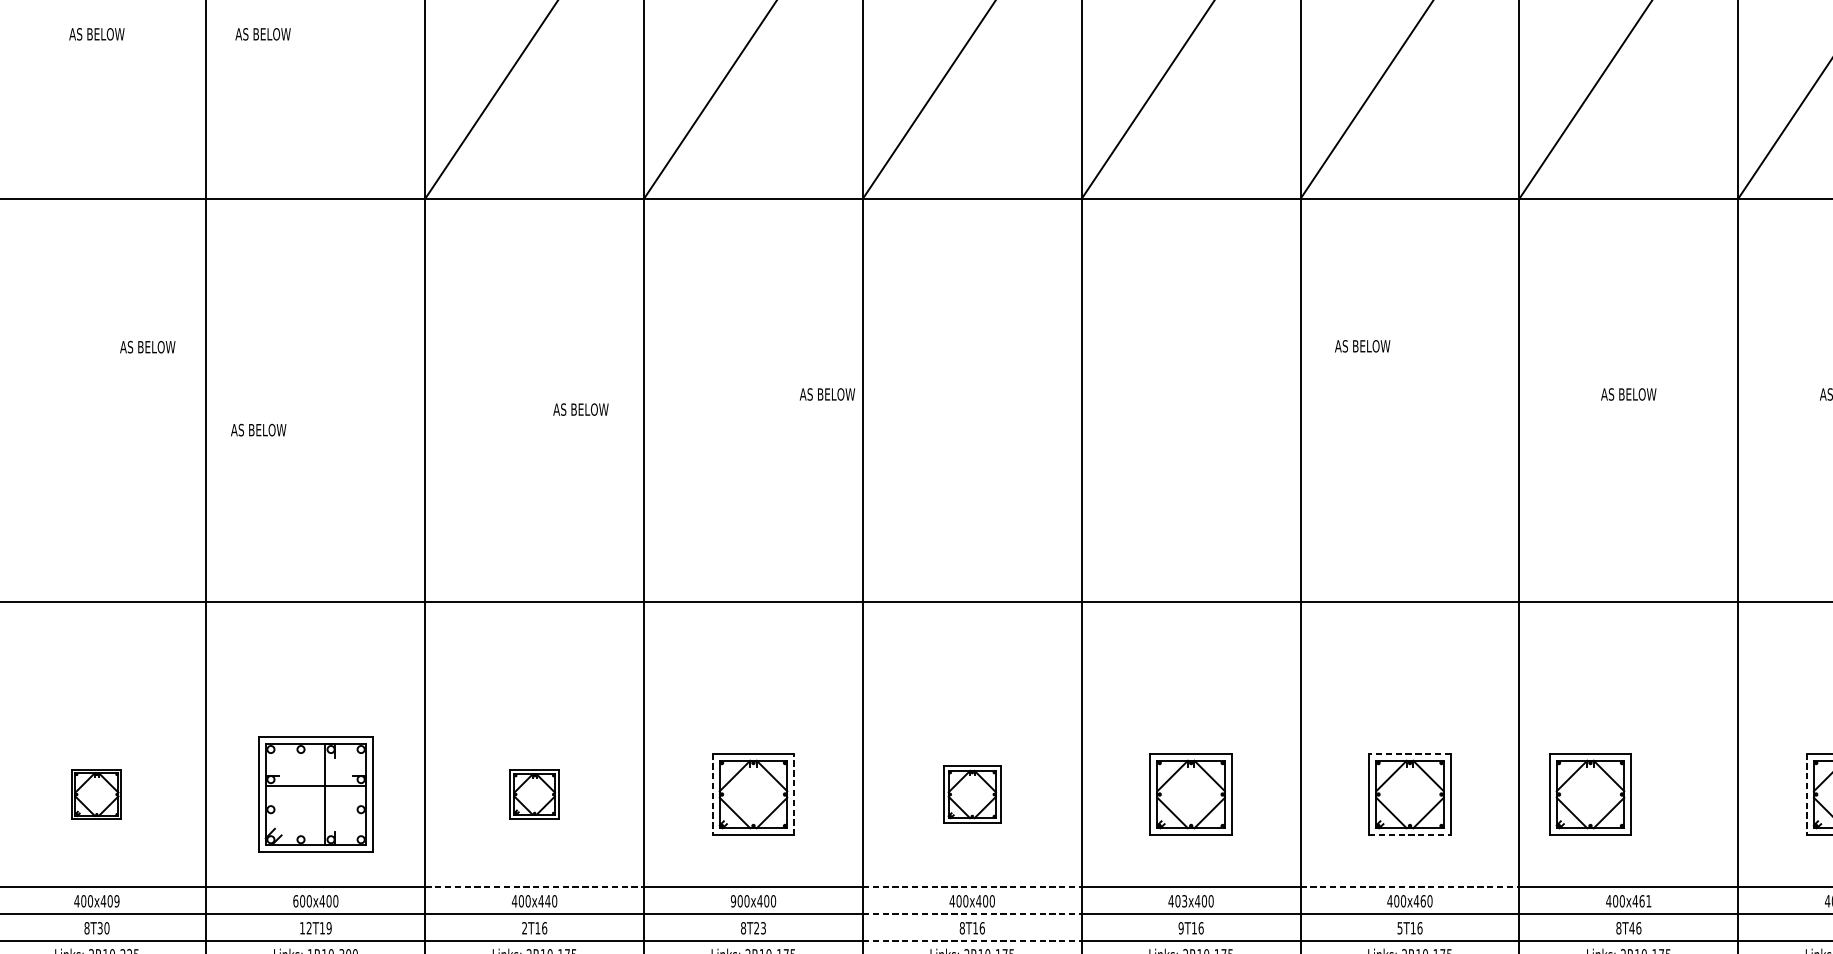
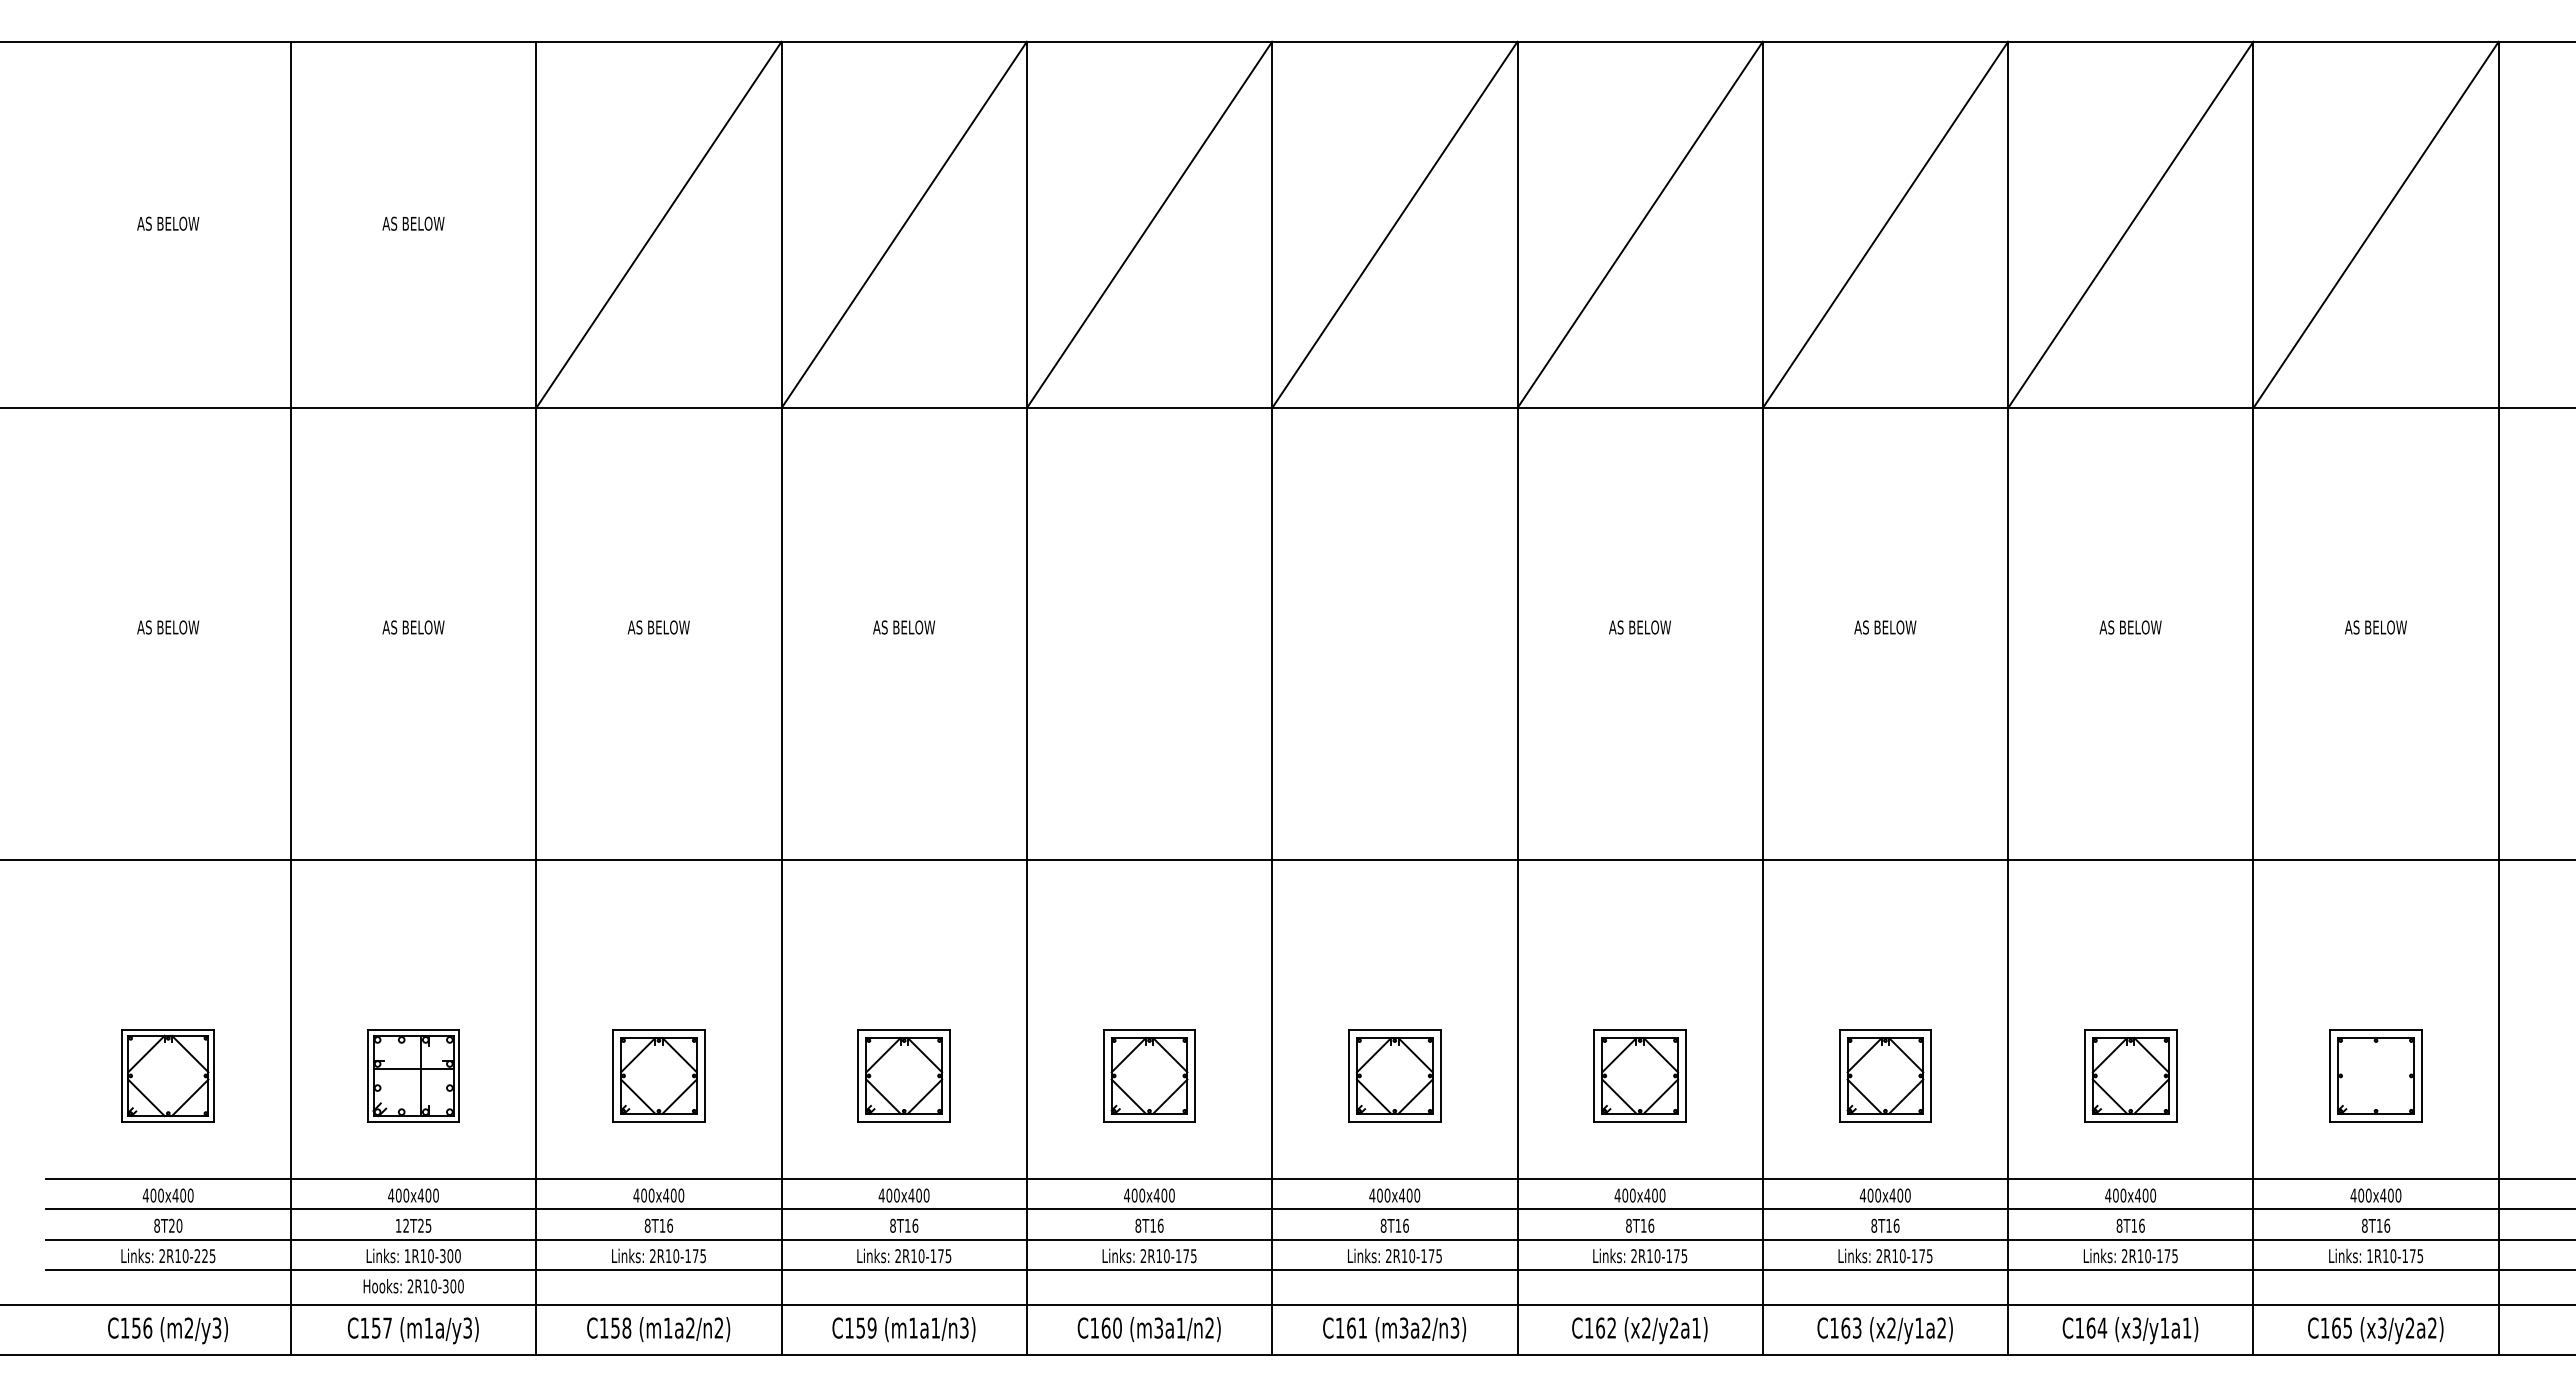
text: (263, 34) -> (413, 223), moved
text: (1362, 346) -> (1639, 627), moved
text: (148, 347) -> (168, 627), moved
text: (827, 394) -> (904, 627), moved
text: (580, 409) -> (658, 627), moved
text: (258, 430) -> (413, 627), moved
line: (1410, 753) -> (1640, 1030), dashed -> solid
part: (96, 794) -> (167, 1075), size x1.67
part: (315, 794) -> (413, 1075), size x0.71
part: (534, 794) -> (658, 1075), size x1.67
line: (712, 794) -> (858, 1075), dashed -> solid
line: (794, 794) -> (950, 1075), dashed -> solid
part: (972, 794) -> (1149, 1075), size x1.43
part: (1590, 794) -> (1885, 1075), moved
line: (1806, 794) -> (2084, 1075), dashed -> solid
line: (1410, 835) -> (1640, 1121), dashed -> solid
line: (534, 886) -> (658, 1179), dashed -> solid
line: (972, 886) -> (1149, 1179), dashed -> solid
line: (1410, 886) -> (1640, 1179), dashed -> solid
text: (116, 901) -> (190, 1195), 400x409 -> 400x400
text: (296, 901) -> (391, 1195), 600x400 -> 400x400
text: (547, 901) -> (673, 1195), 400x440 -> 400x400
text: (733, 901) -> (881, 1195), 900x400 -> 400x400
text: (1184, 901) -> (1387, 1195), 403x400 -> 400x400
text: (1422, 901) -> (1654, 1195), 400x460 -> 400x400
text: (1644, 901) -> (1903, 1195), 400x461 -> 400x400
line: (972, 913) -> (1149, 1209), dashed -> solid
text: (99, 927) -> (171, 1225), 8T30 -> 8T20
text: (325, 927) -> (424, 1225), 12T19 -> 12T25
text: (524, 927) -> (647, 1225), 2T16 -> 8T16
text: (759, 927) -> (911, 1225), 8T23 -> 8T16
text: (1181, 927) -> (1383, 1225), 9T16 -> 8T16
text: (1399, 927) -> (1628, 1225), 5T16 -> 8T16
text: (1631, 927) -> (1888, 1225), 8T46 -> 8T16
line: (972, 940) -> (1149, 1239), dashed -> solid

